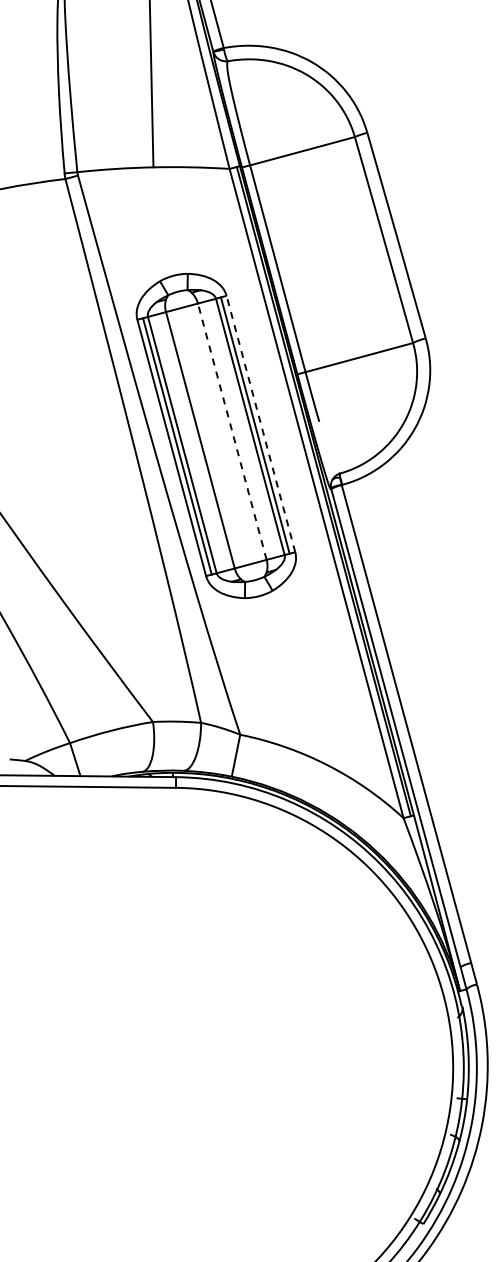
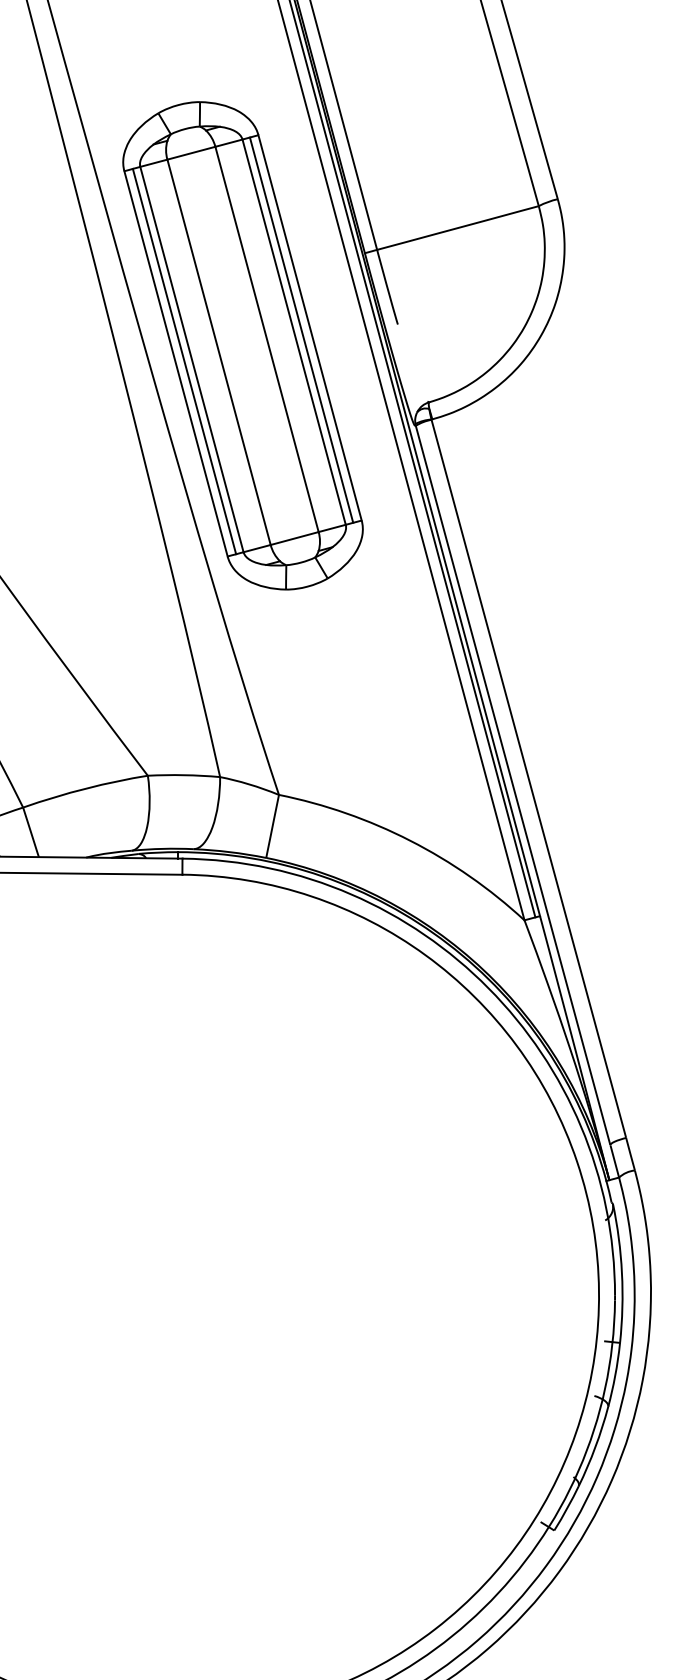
line: (260, 424) -> (309, 328), dashed -> solid
line: (232, 431) -> (267, 339), dashed -> solid

